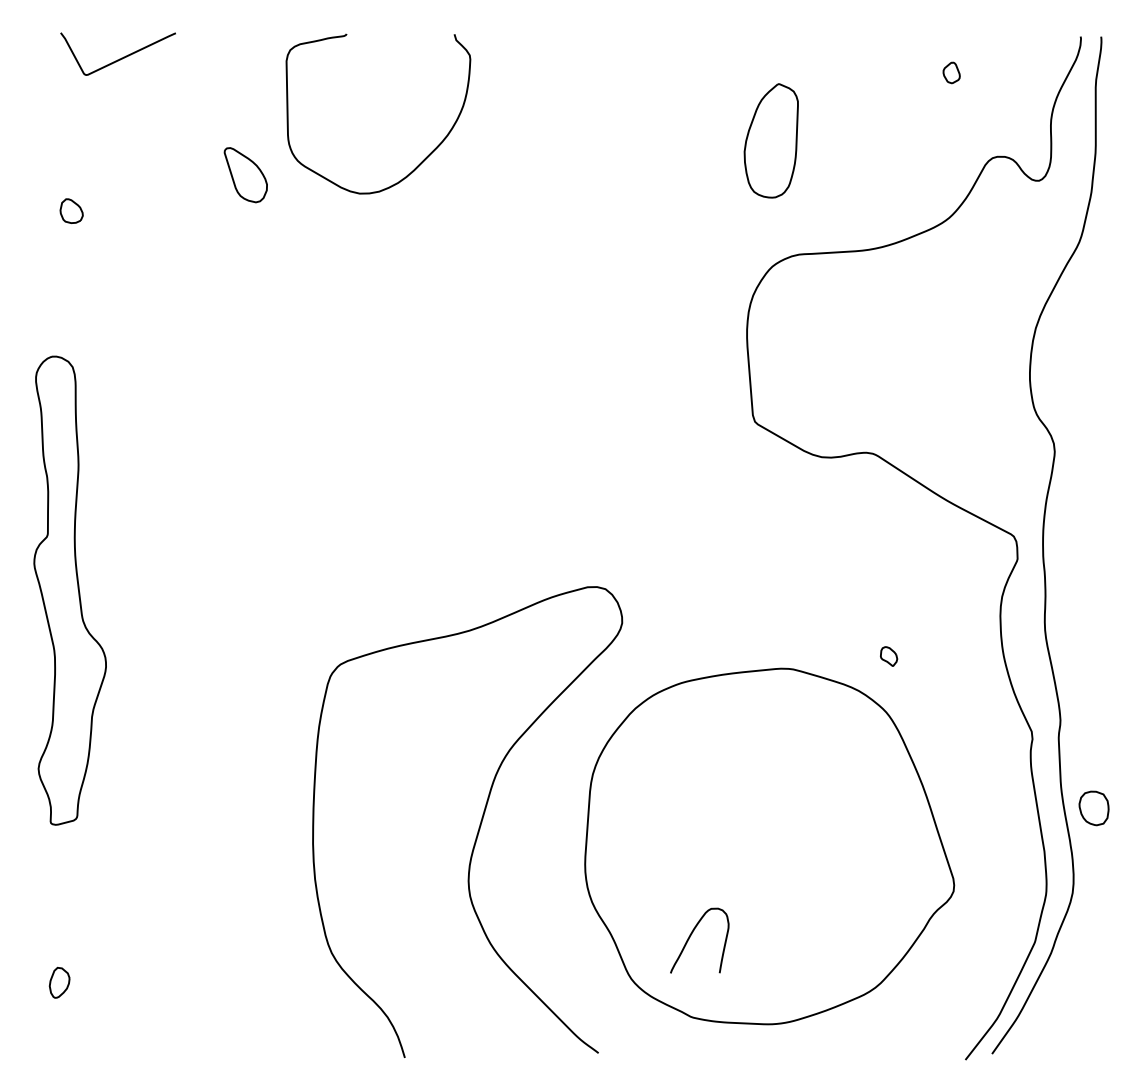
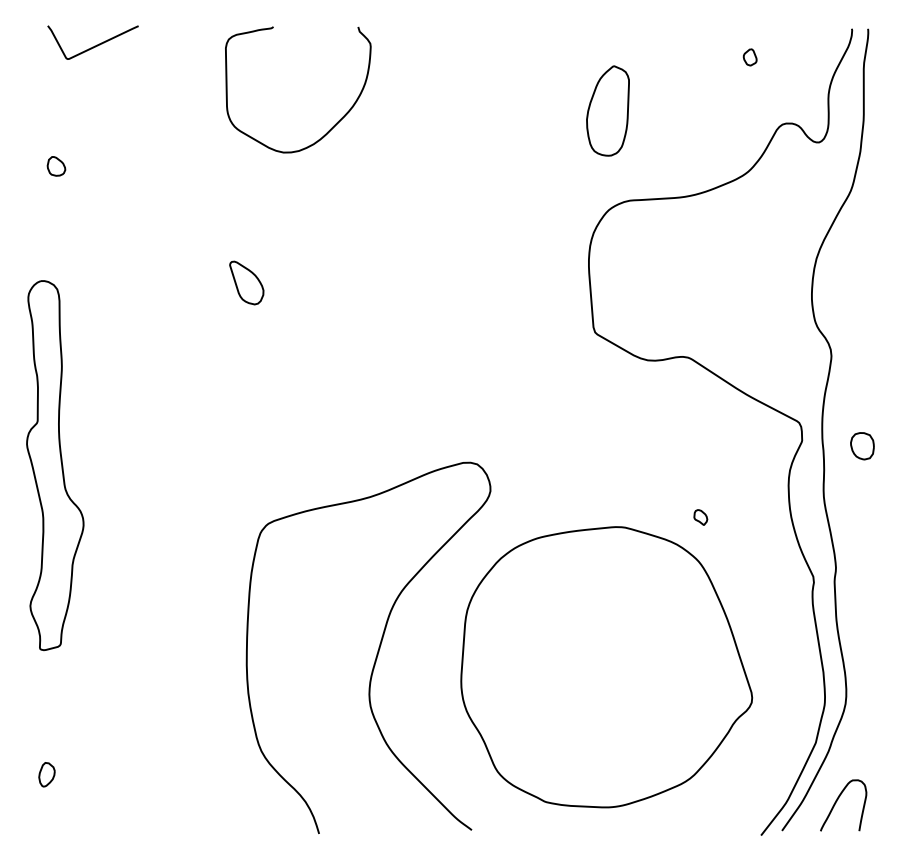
part: (245, 174) -> (246, 282), moved
part: (1094, 808) -> (862, 446), moved
curve: (692, 935) -> (837, 801), moved

